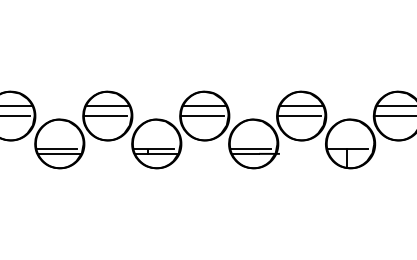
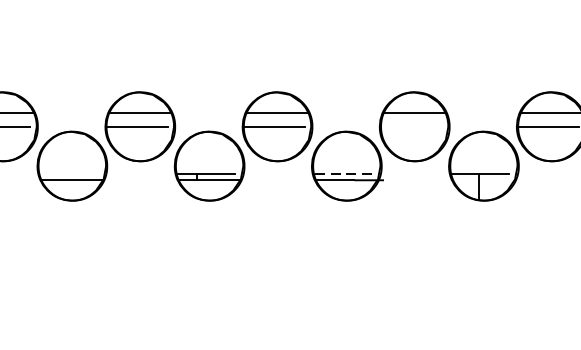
line: (298, 116) -> (410, 127), removed
line: (56, 149) -> (67, 174), removed
line: (250, 149) -> (342, 174), solid -> dashed

